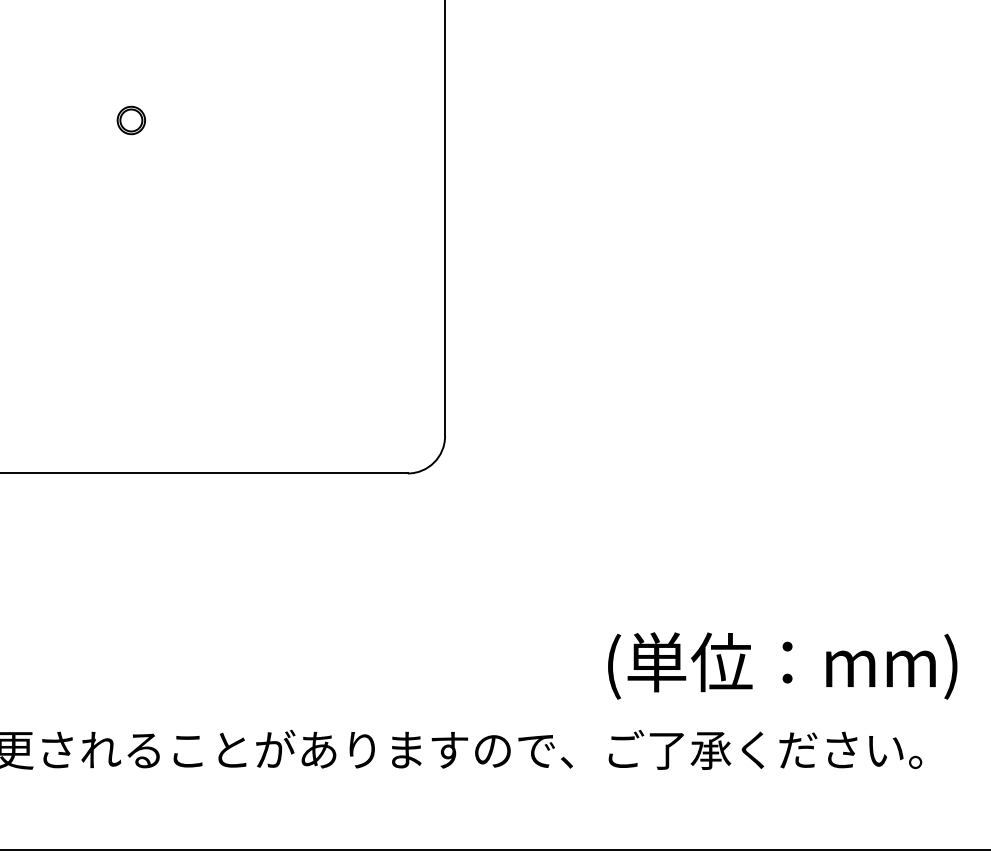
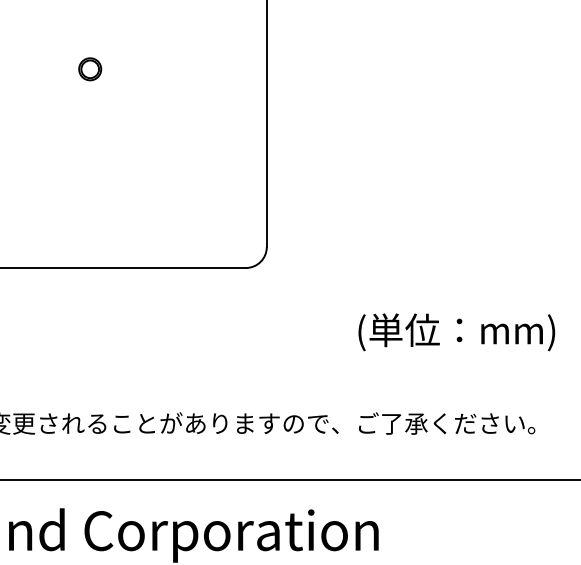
part: (131, 120) -> (90, 69), size x1.43
text: (782, 666) -> (456, 332), moved

